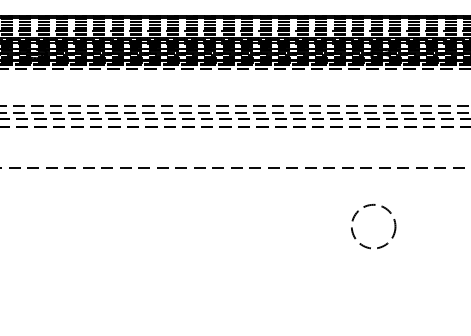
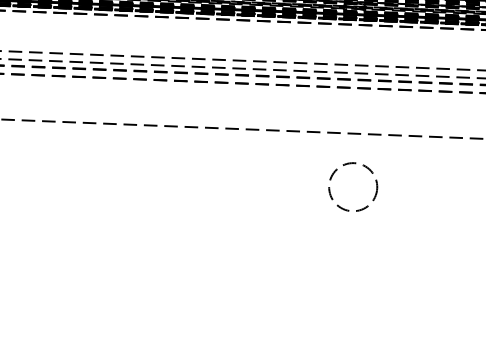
circle: (373, 226) -> (353, 186), moved

